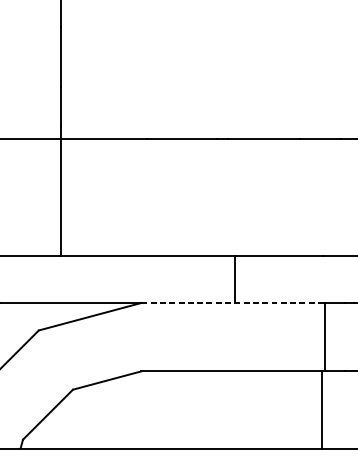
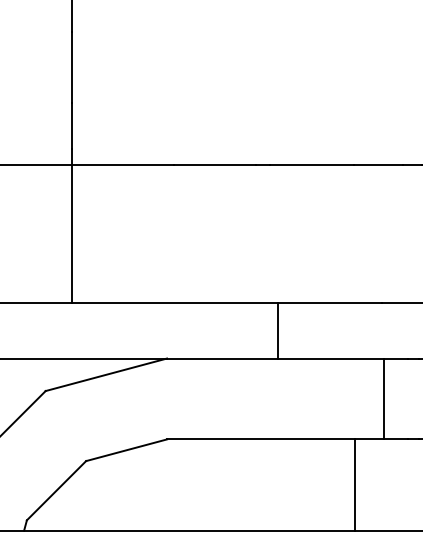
line: (233, 302) -> (275, 358), dashed -> solid
line: (321, 409) -> (355, 484), moved

